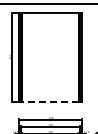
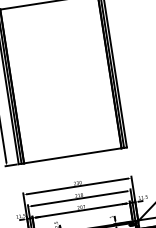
line: (50, 102) -> (72, 156), dashed -> solid

